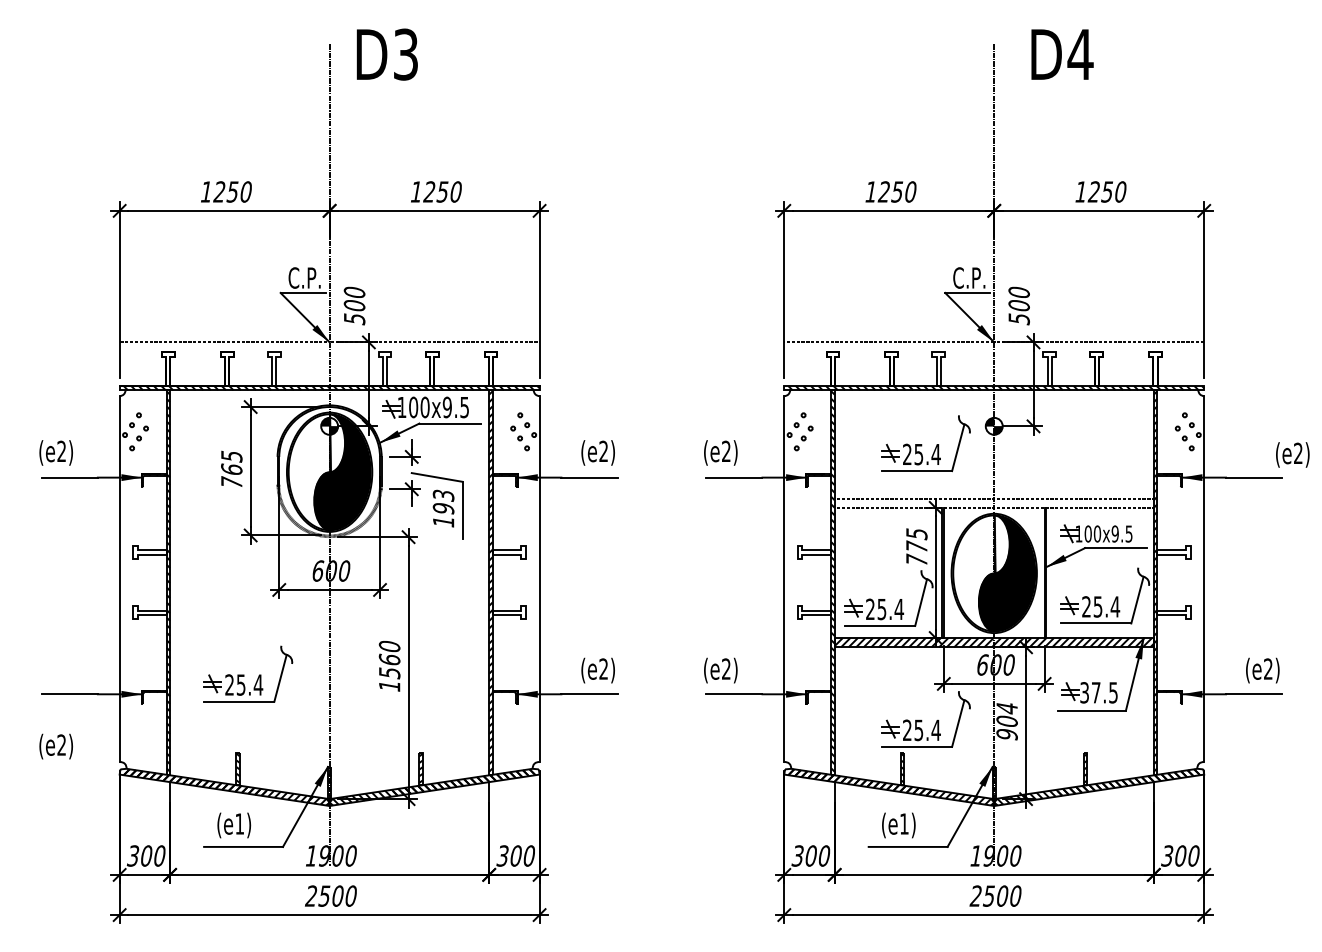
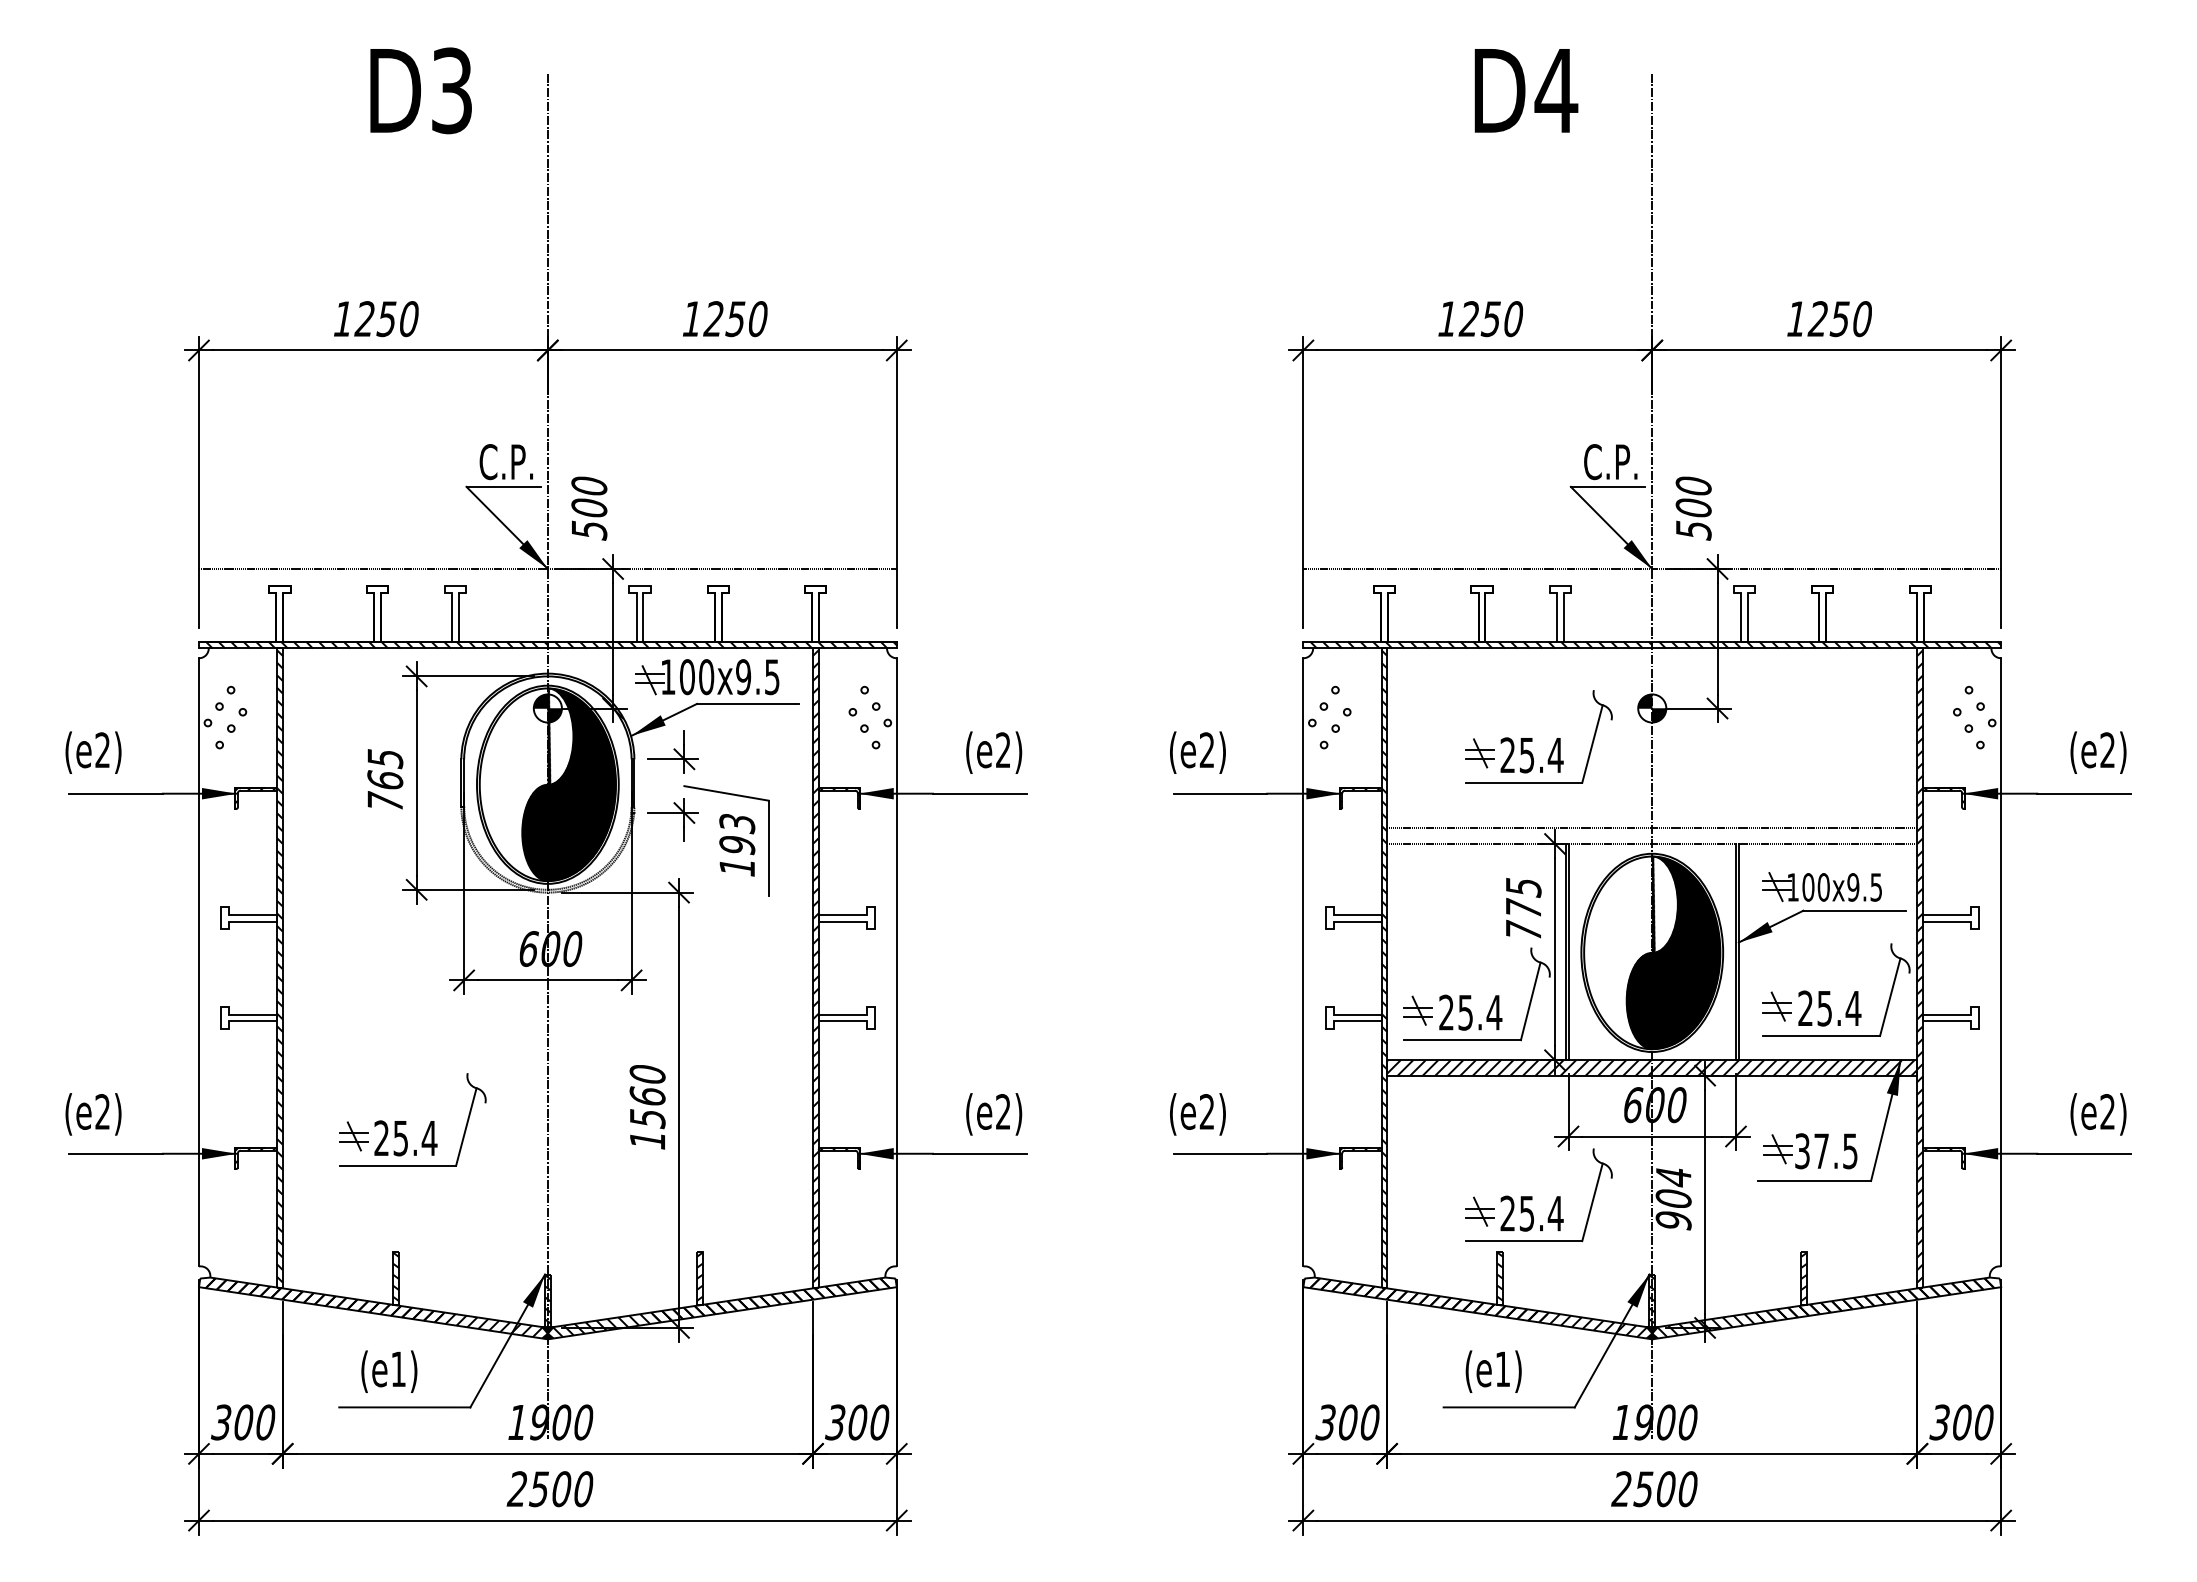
text: (386, 54) -> (419, 90), moved
text: (1062, 54) -> (1526, 90), moved
text: (1292, 454) -> (2098, 751), moved
text: (55, 746) -> (92, 1114), moved

